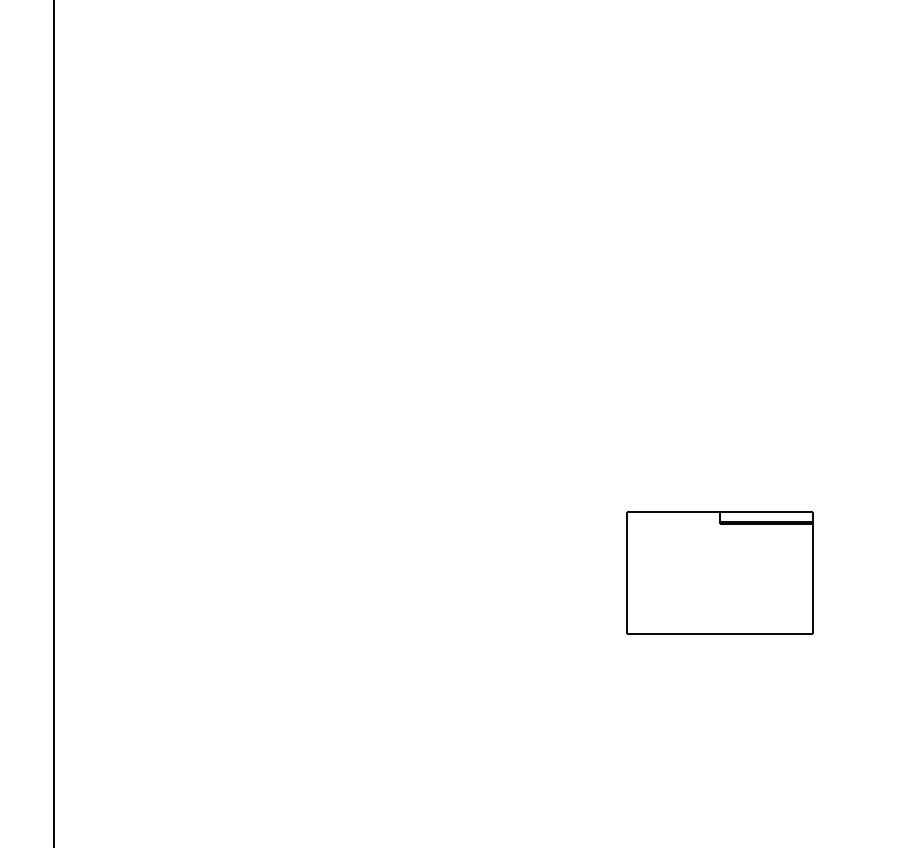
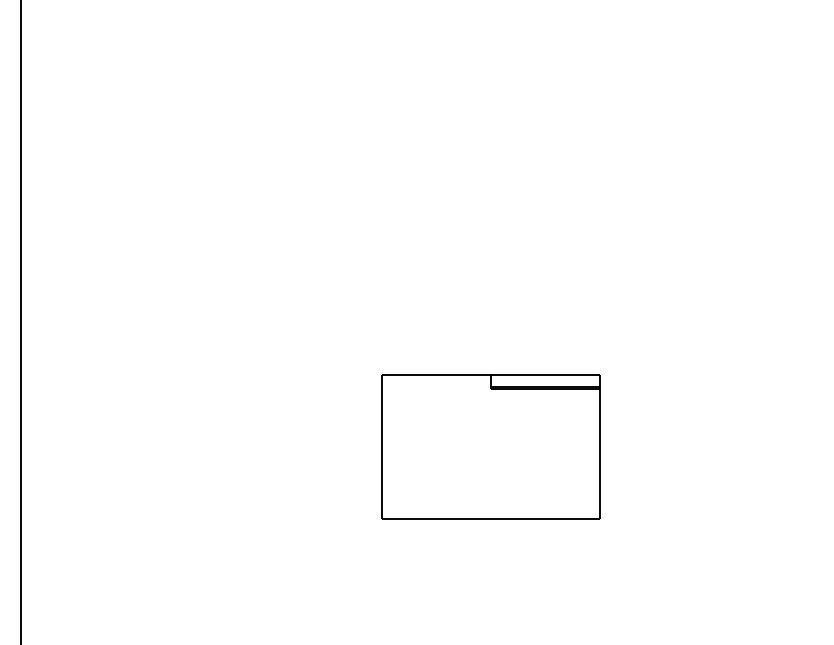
part: (719, 572) -> (490, 446), size x1.67

